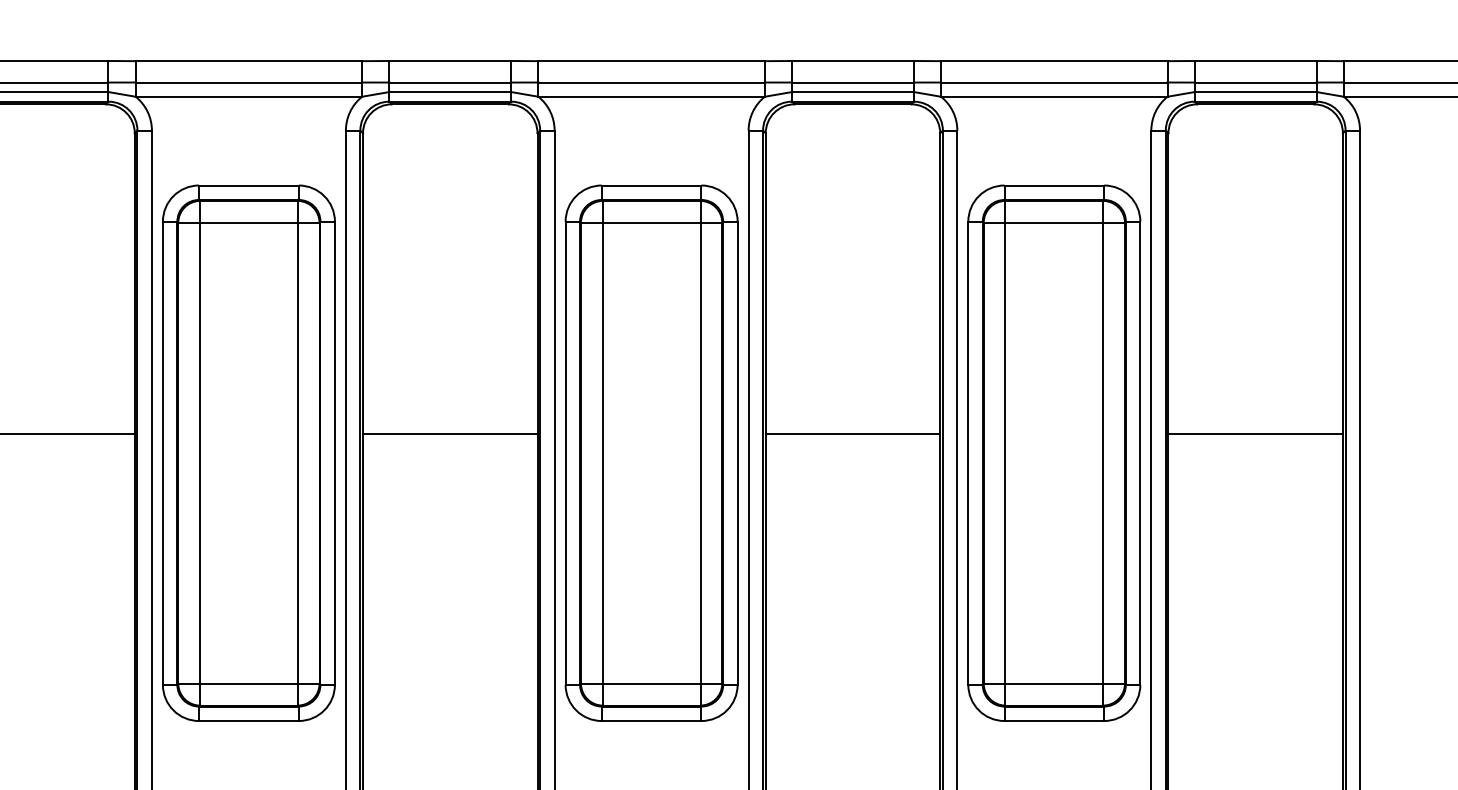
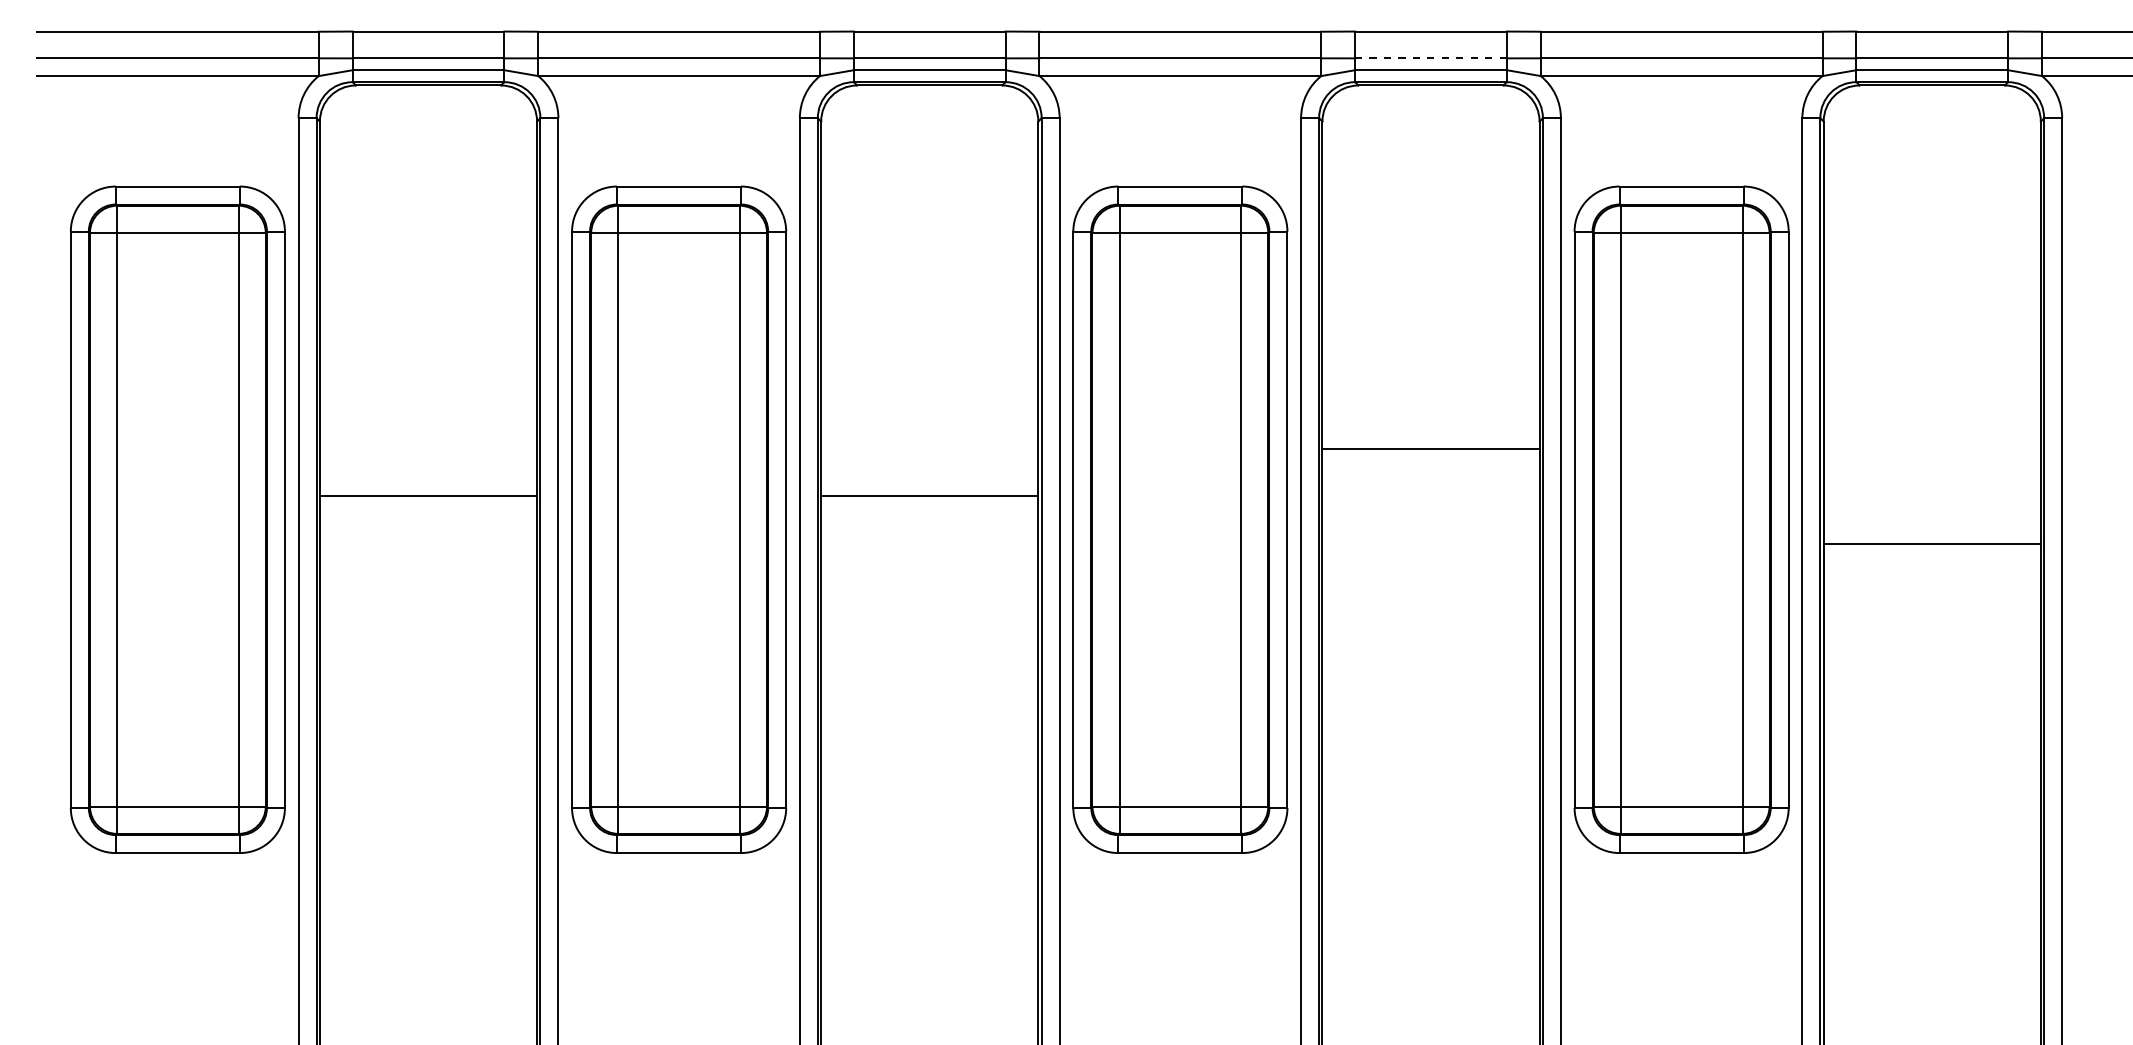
line: (853, 82) -> (1431, 58), solid -> dashed
line: (852, 434) -> (1430, 449), moved
line: (1255, 434) -> (1931, 544), moved

